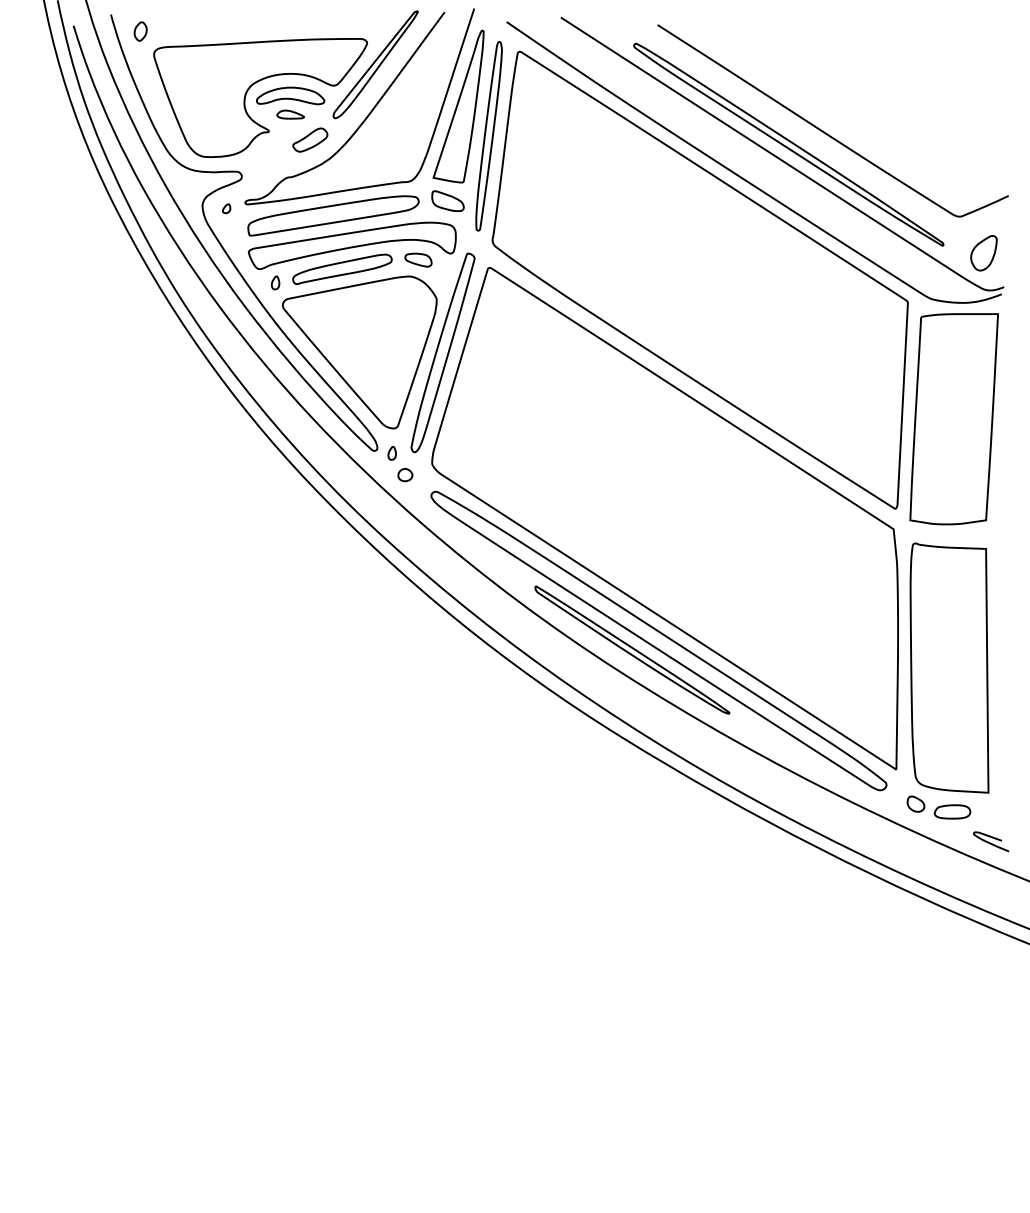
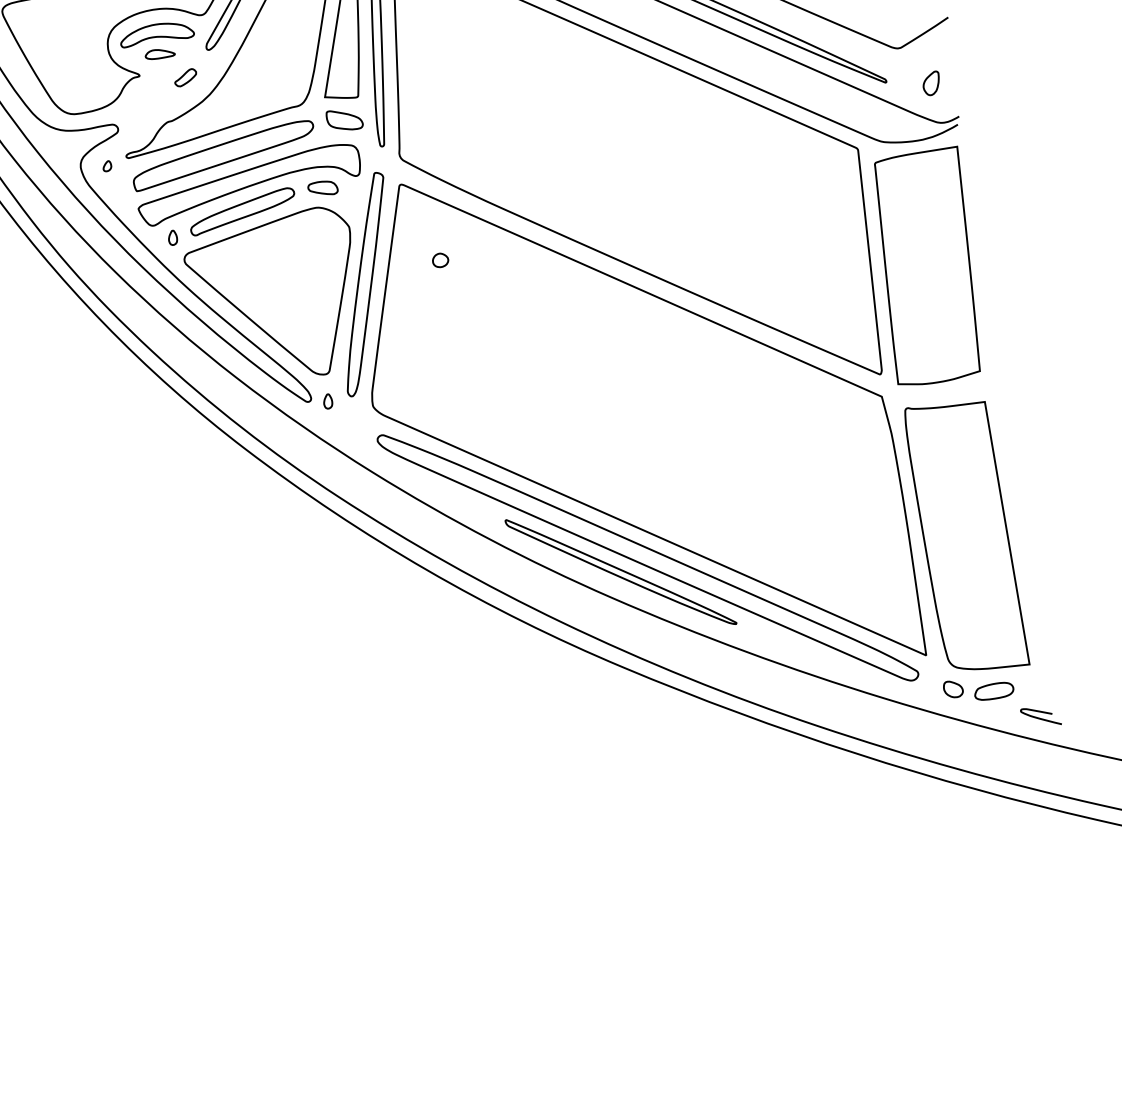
part: (310, 139) -> (185, 77), size x0.6
part: (983, 253) -> (931, 83), size x0.6
part: (405, 475) -> (440, 260), moved

